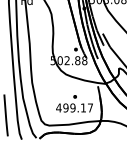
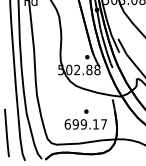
text: (58, 108) -> (67, 124), 499.17 -> 699.17

